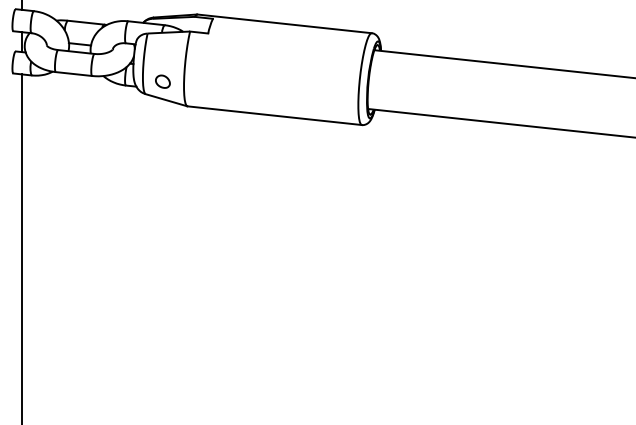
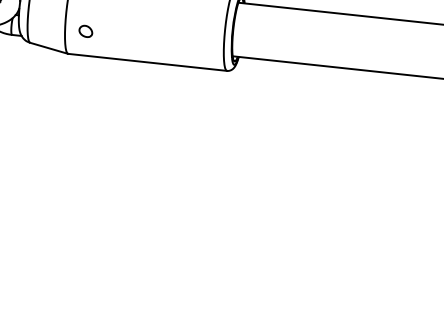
part: (162, 81) -> (85, 31), moved

